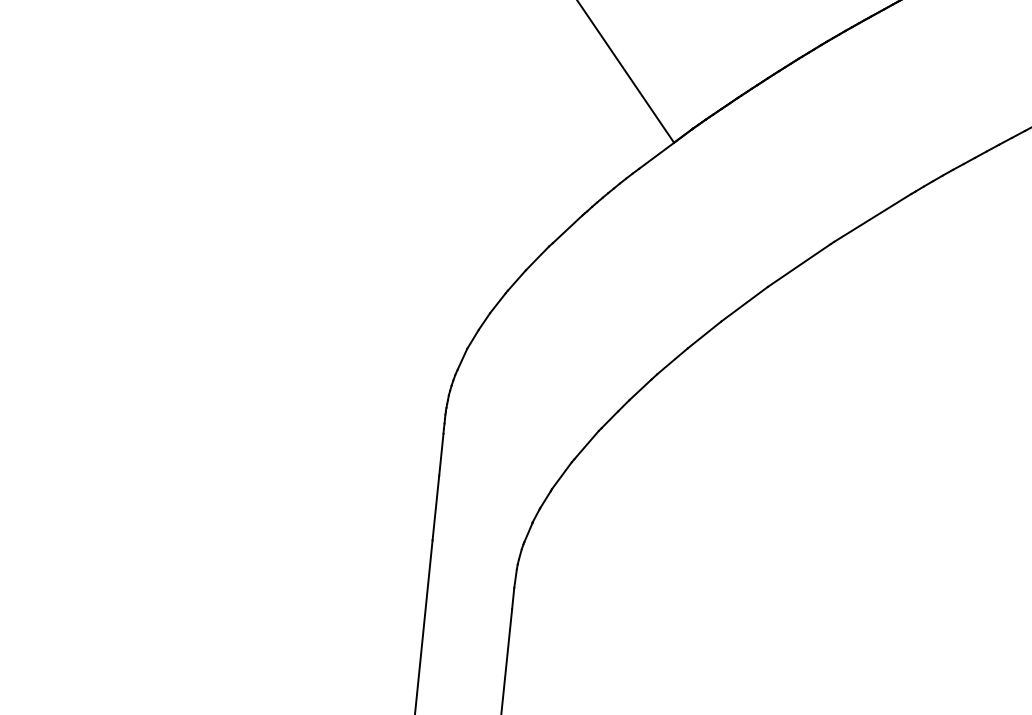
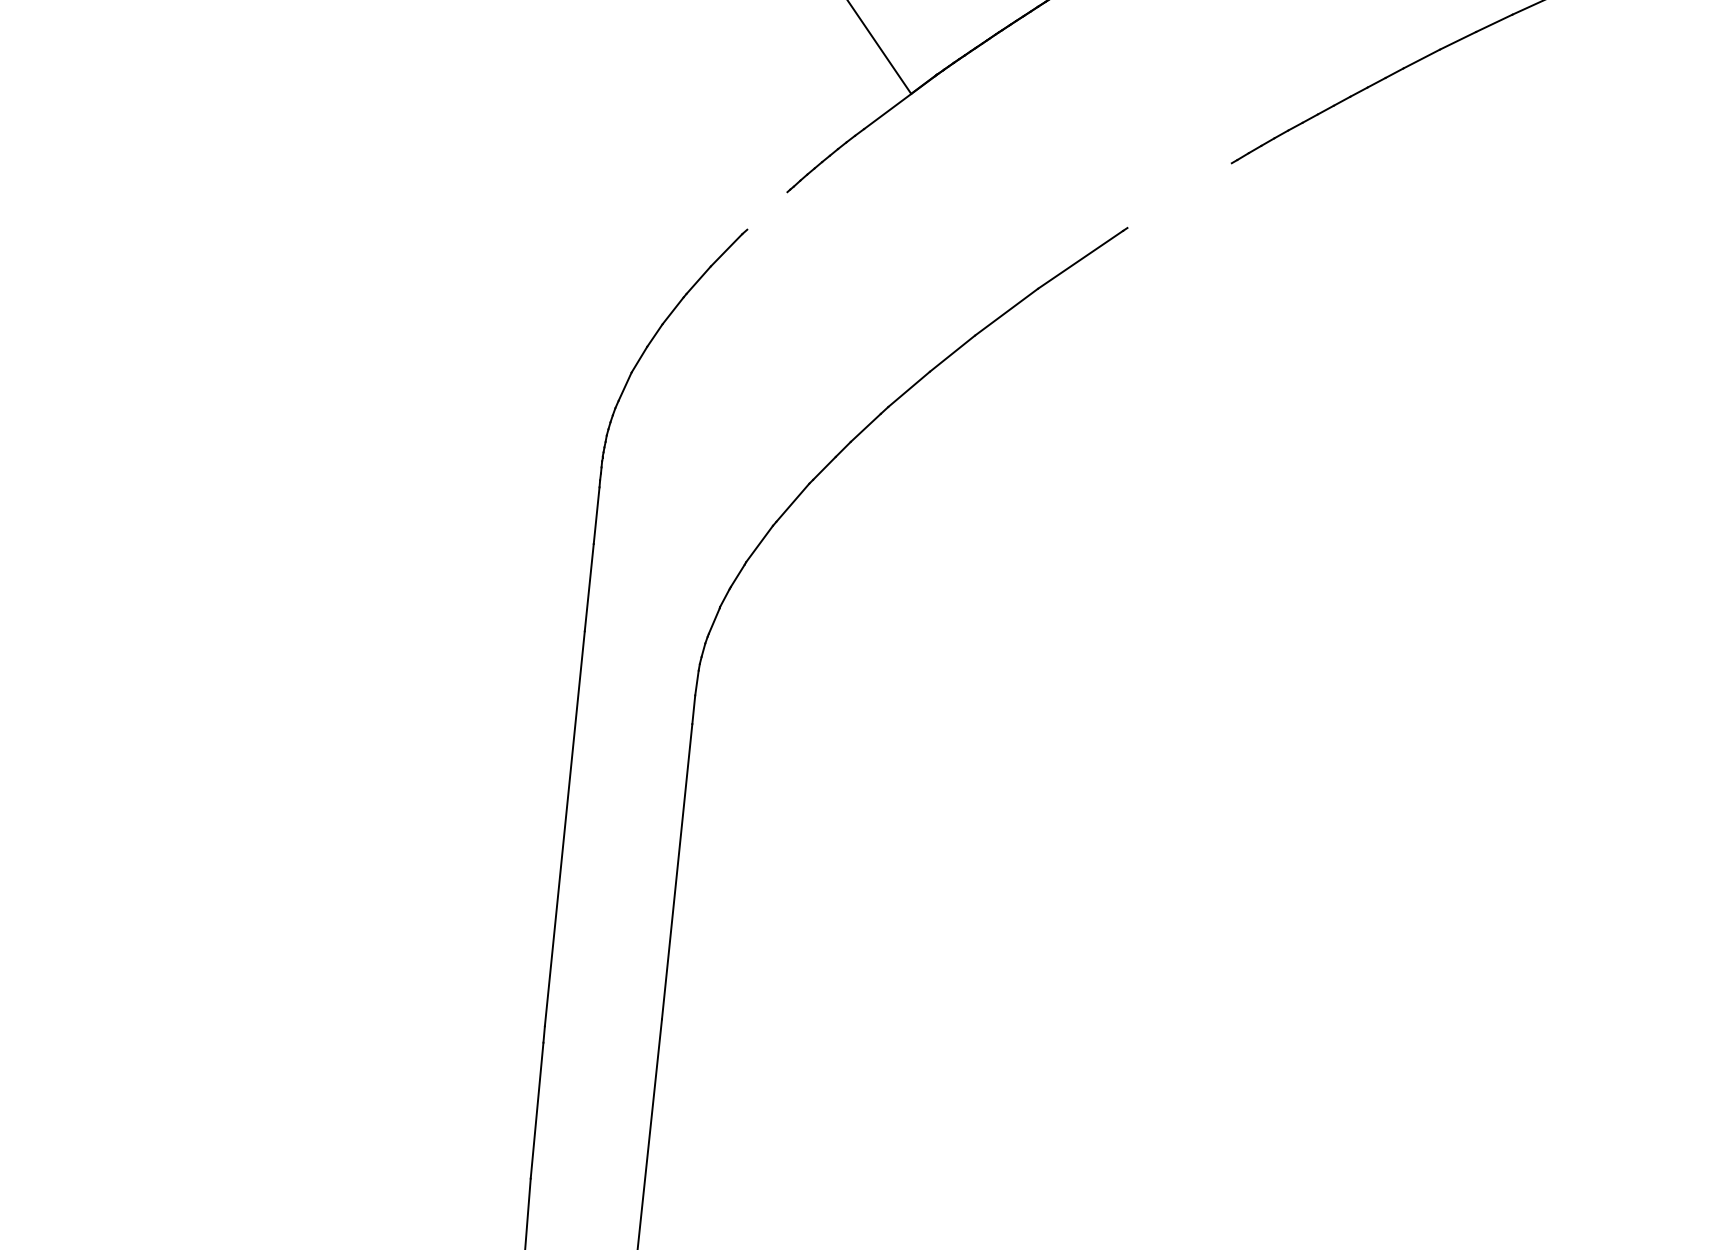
line: (872, 217) -> (1179, 195), removed
line: (567, 228) -> (767, 210), removed

